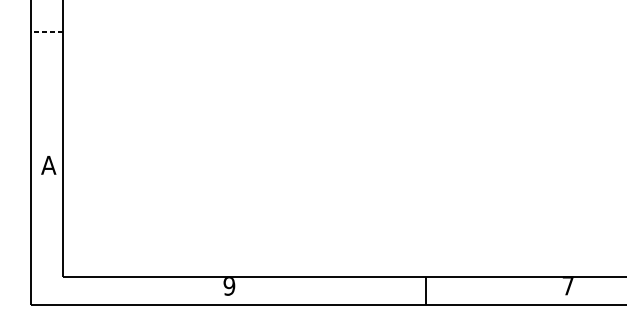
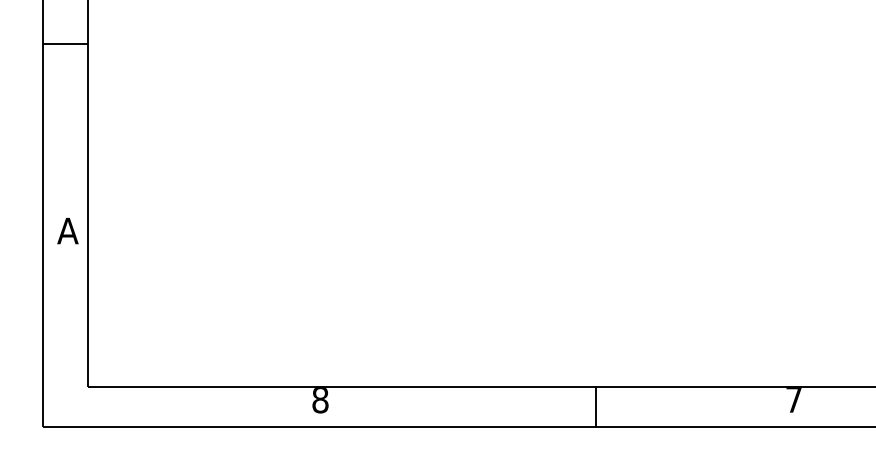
line: (47, 31) -> (65, 44), dashed -> solid
text: (229, 286) -> (320, 400), 9 -> 8

